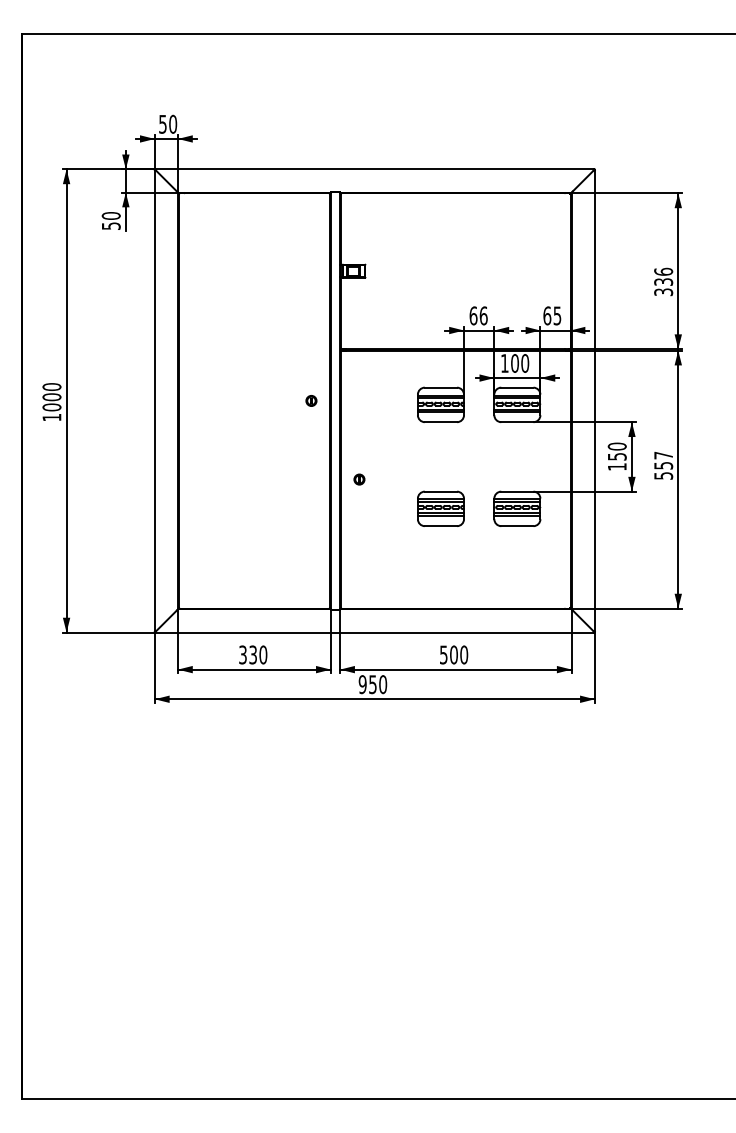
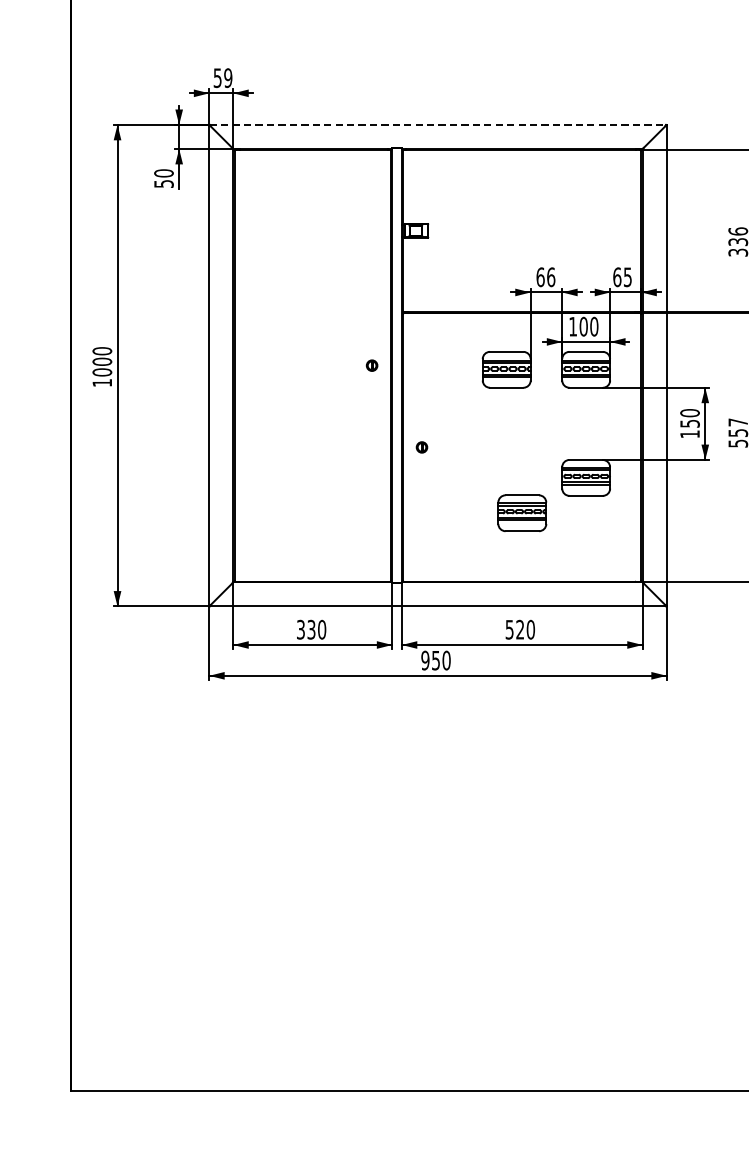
text: (172, 124) -> (227, 78), 50 -> 59
line: (374, 169) -> (437, 125), solid -> dashed
part: (440, 508) -> (521, 512), moved
text: (453, 654) -> (519, 629), 500 -> 520

